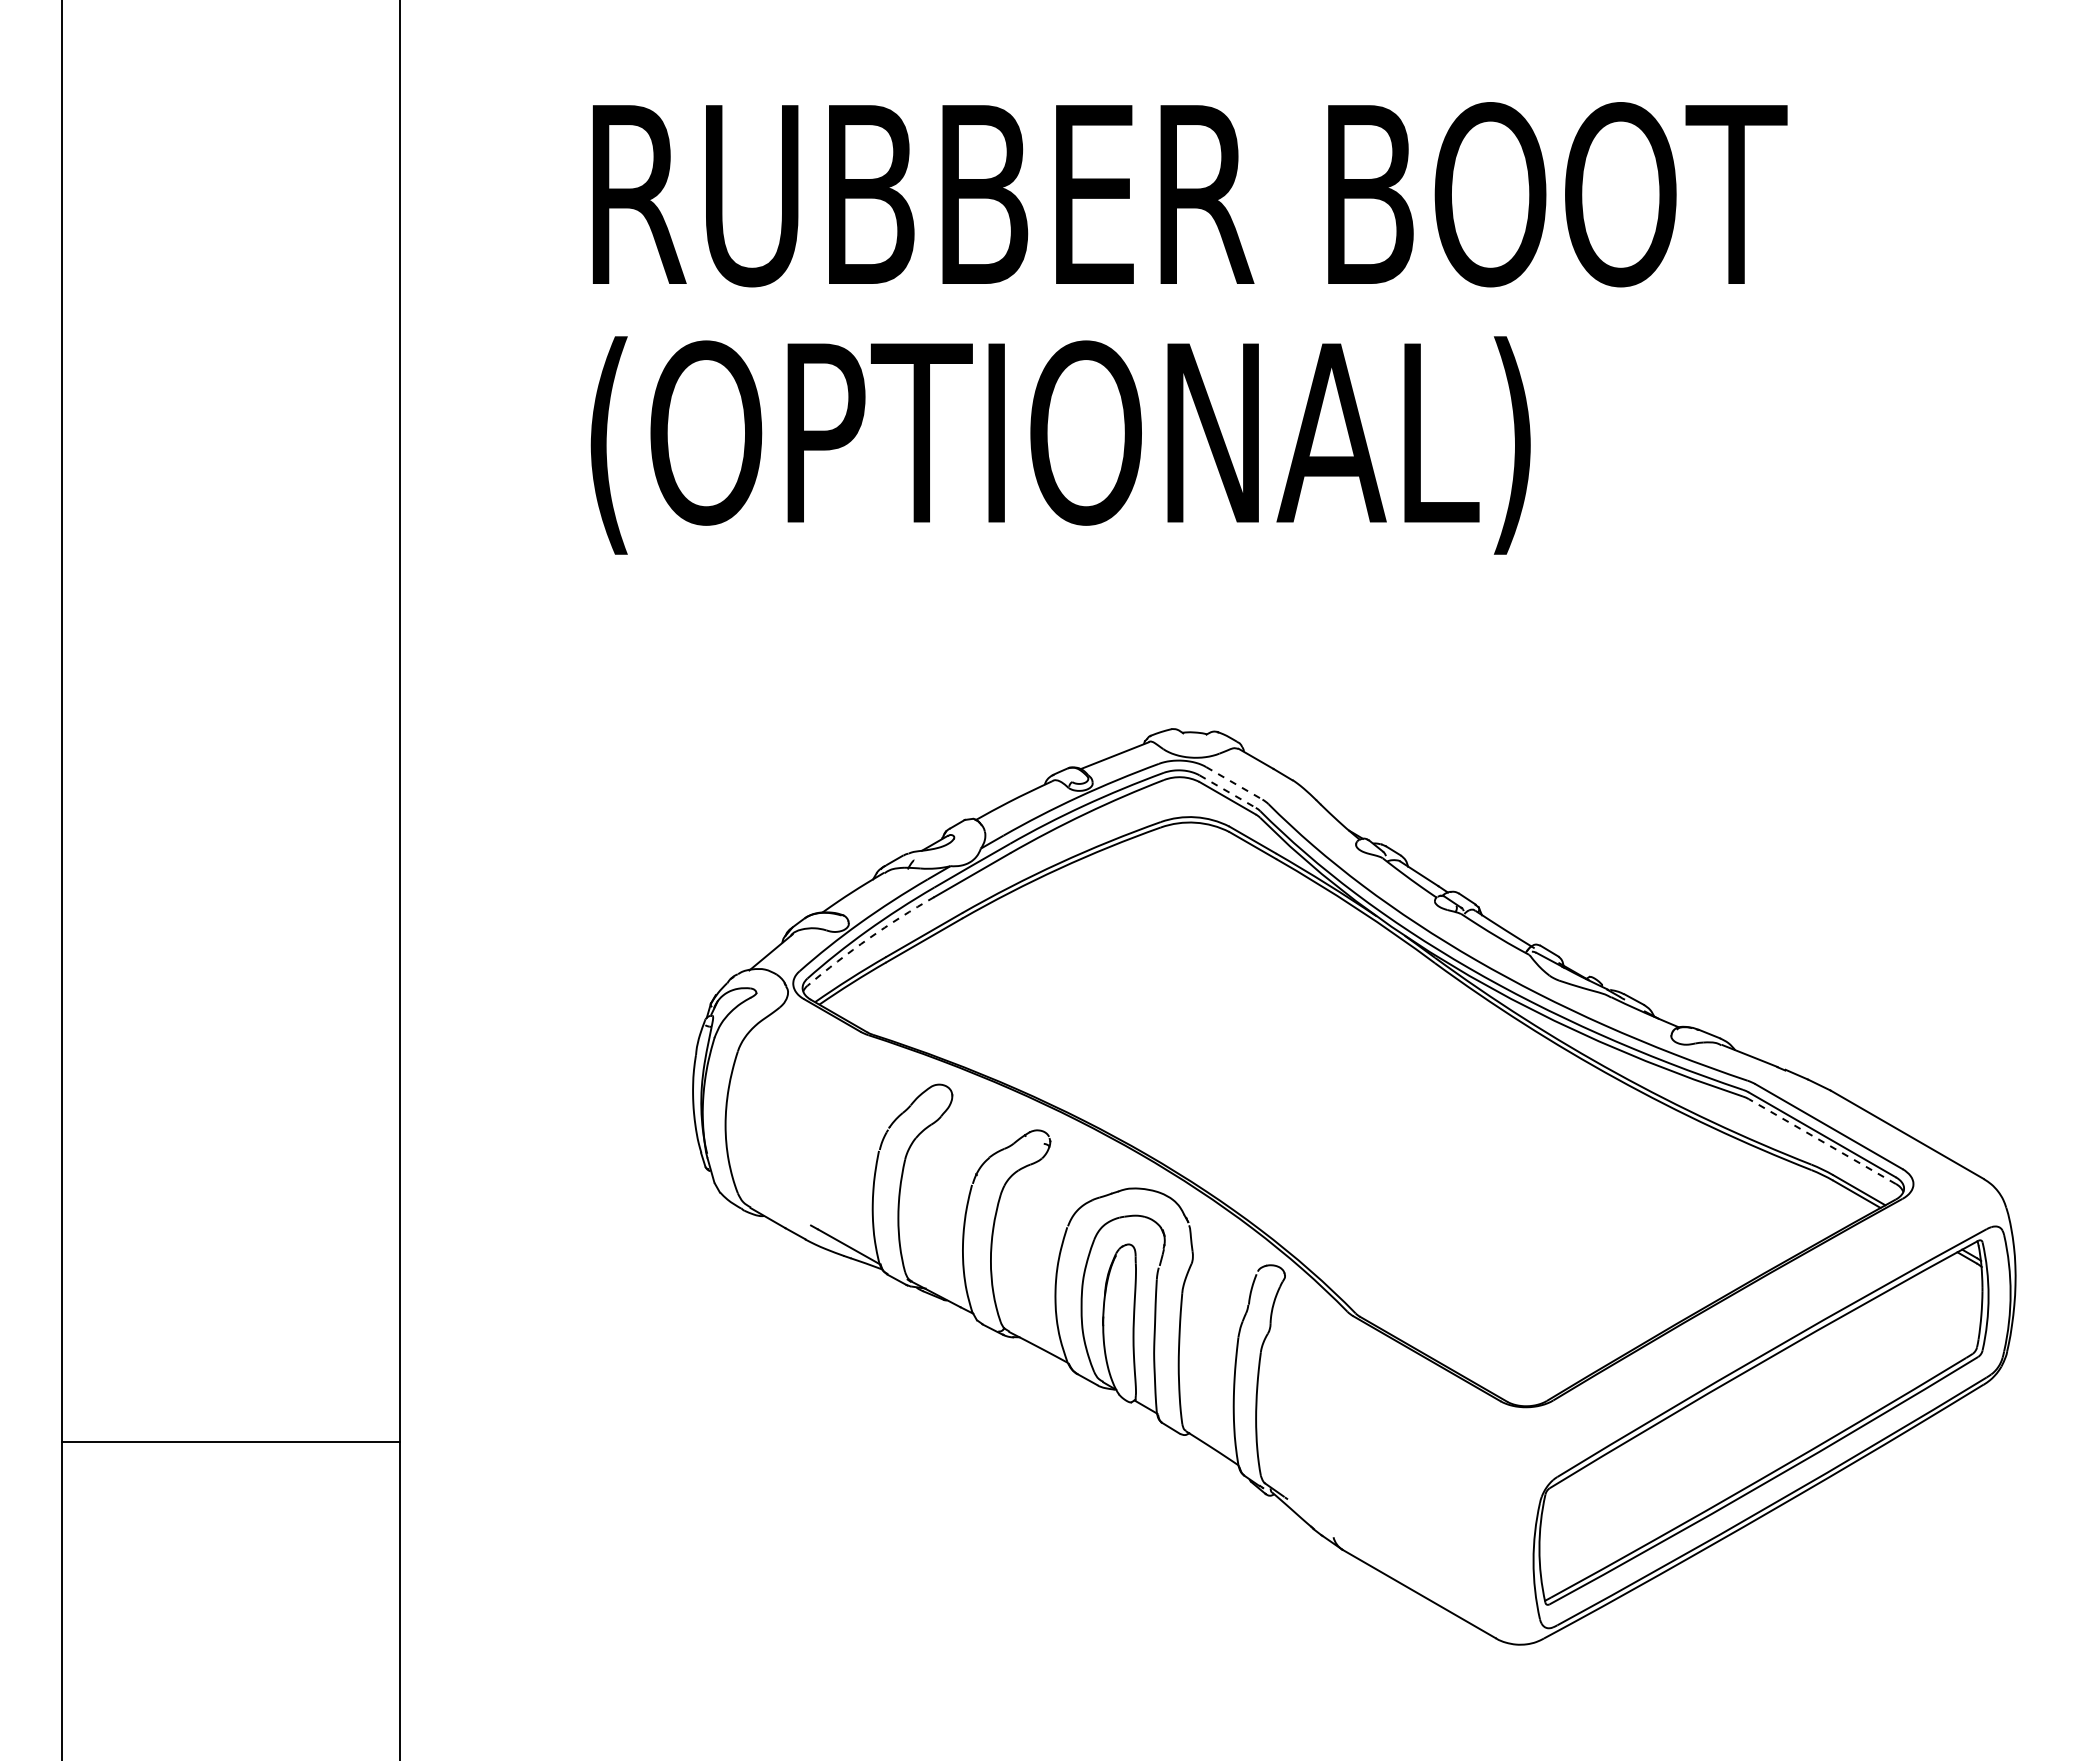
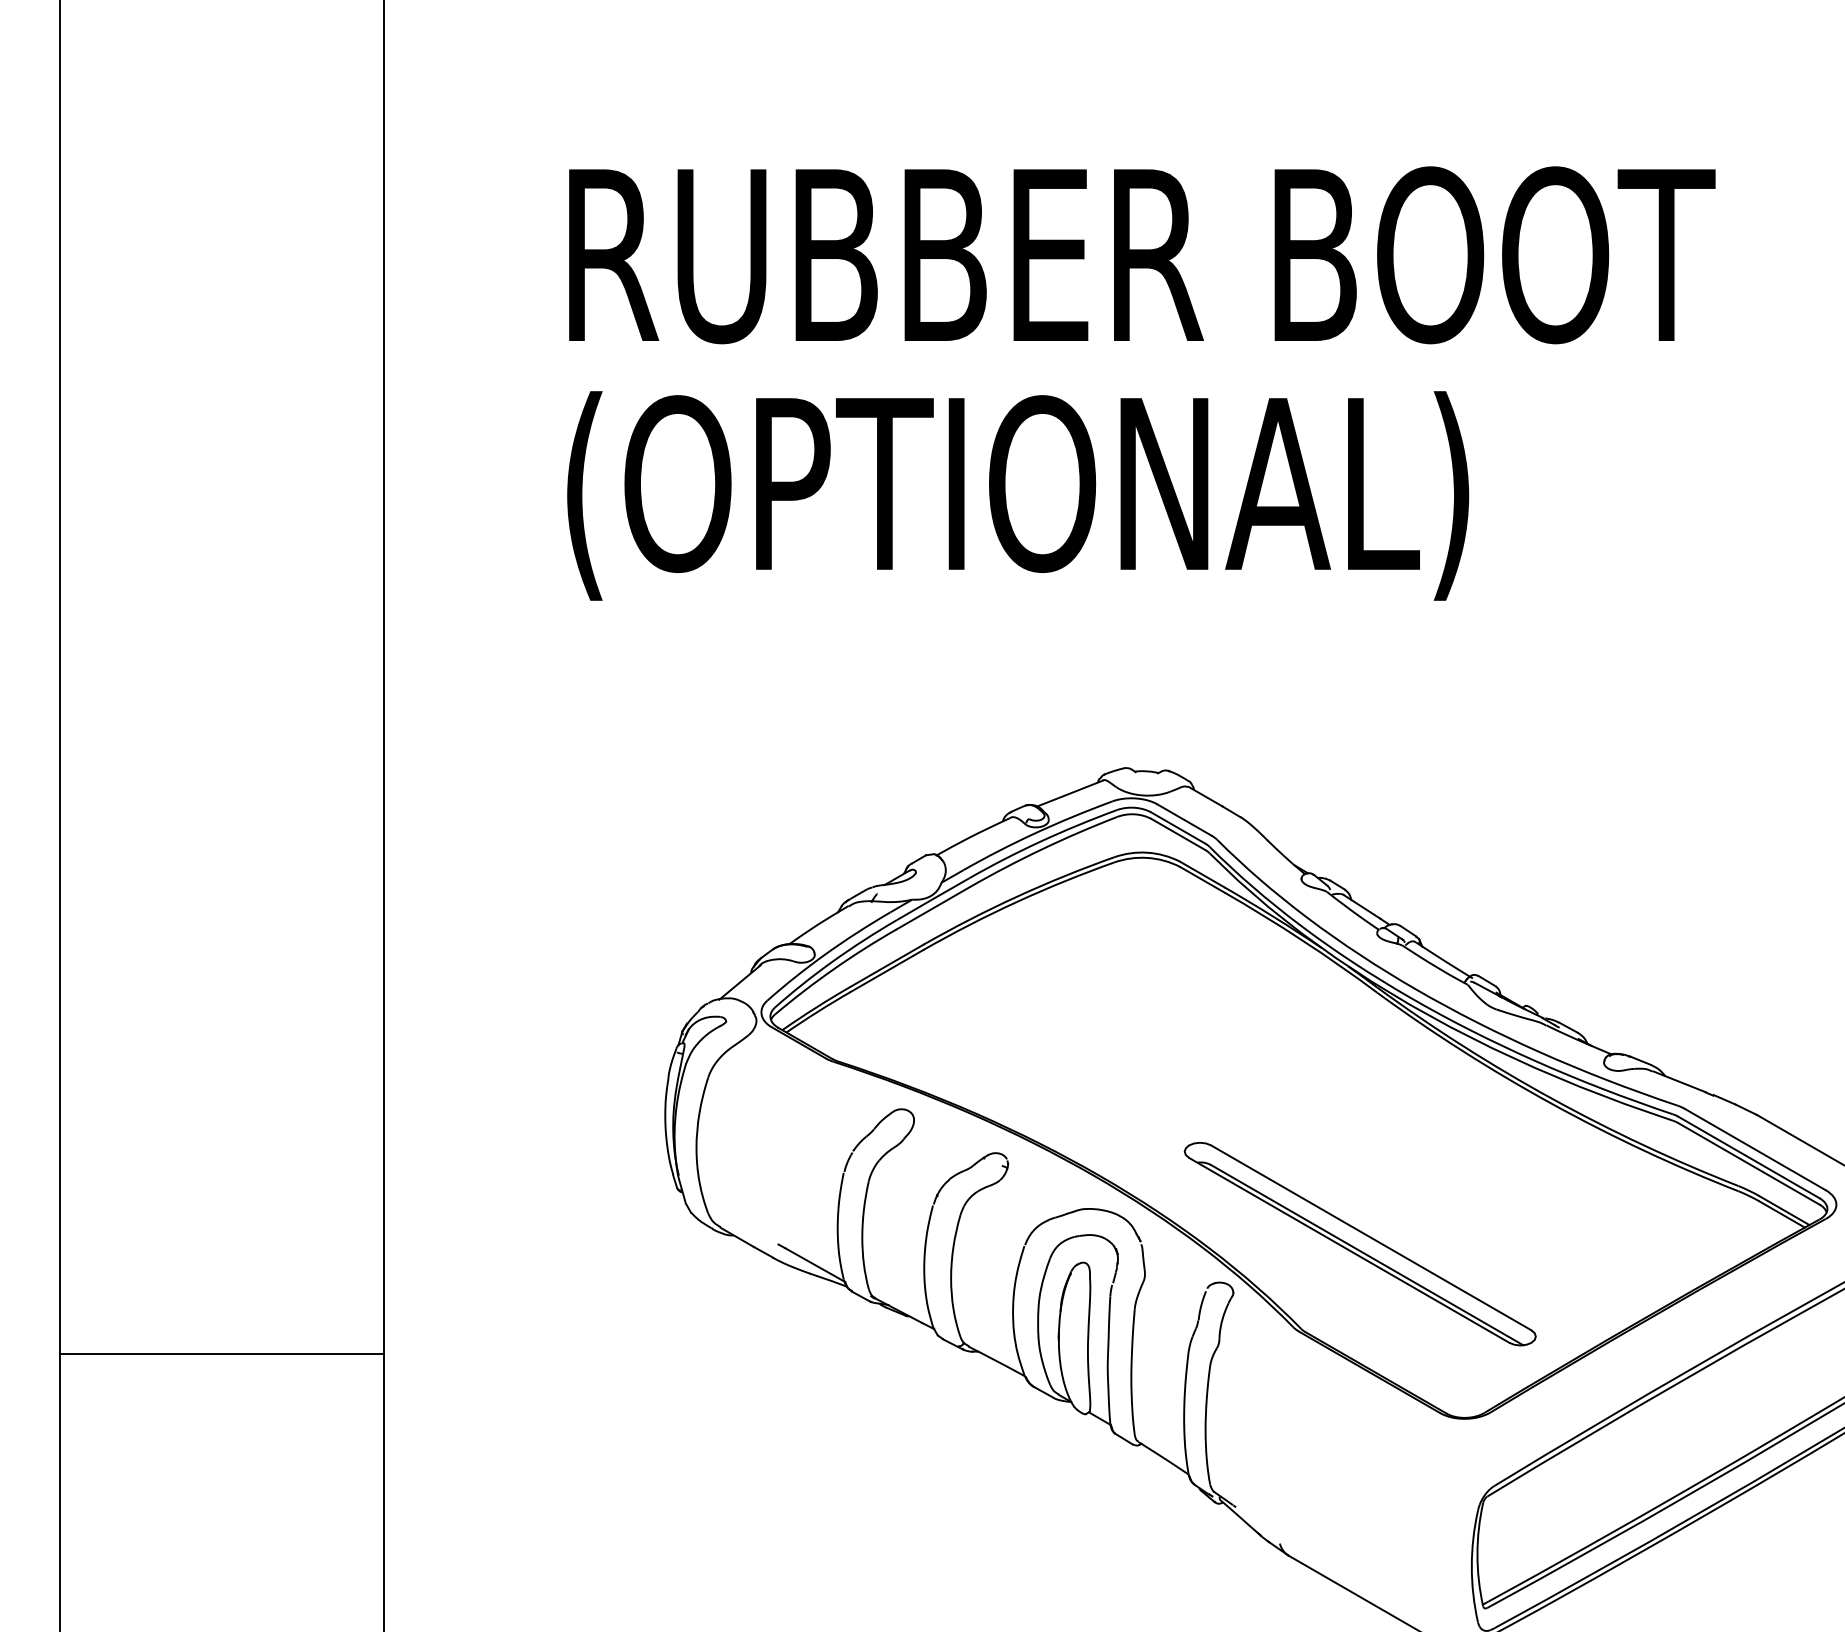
line: (1234, 783) -> (1184, 820), dashed -> solid
line: (1228, 791) -> (1179, 827), dashed -> solid
arc: (868, 938) -> (833, 969), dashed -> solid
line: (1822, 1141) -> (1749, 1163), dashed -> solid
part: (1417, 1224) -> (1360, 1243), added
line: (231, 1441) -> (222, 1353), moved

